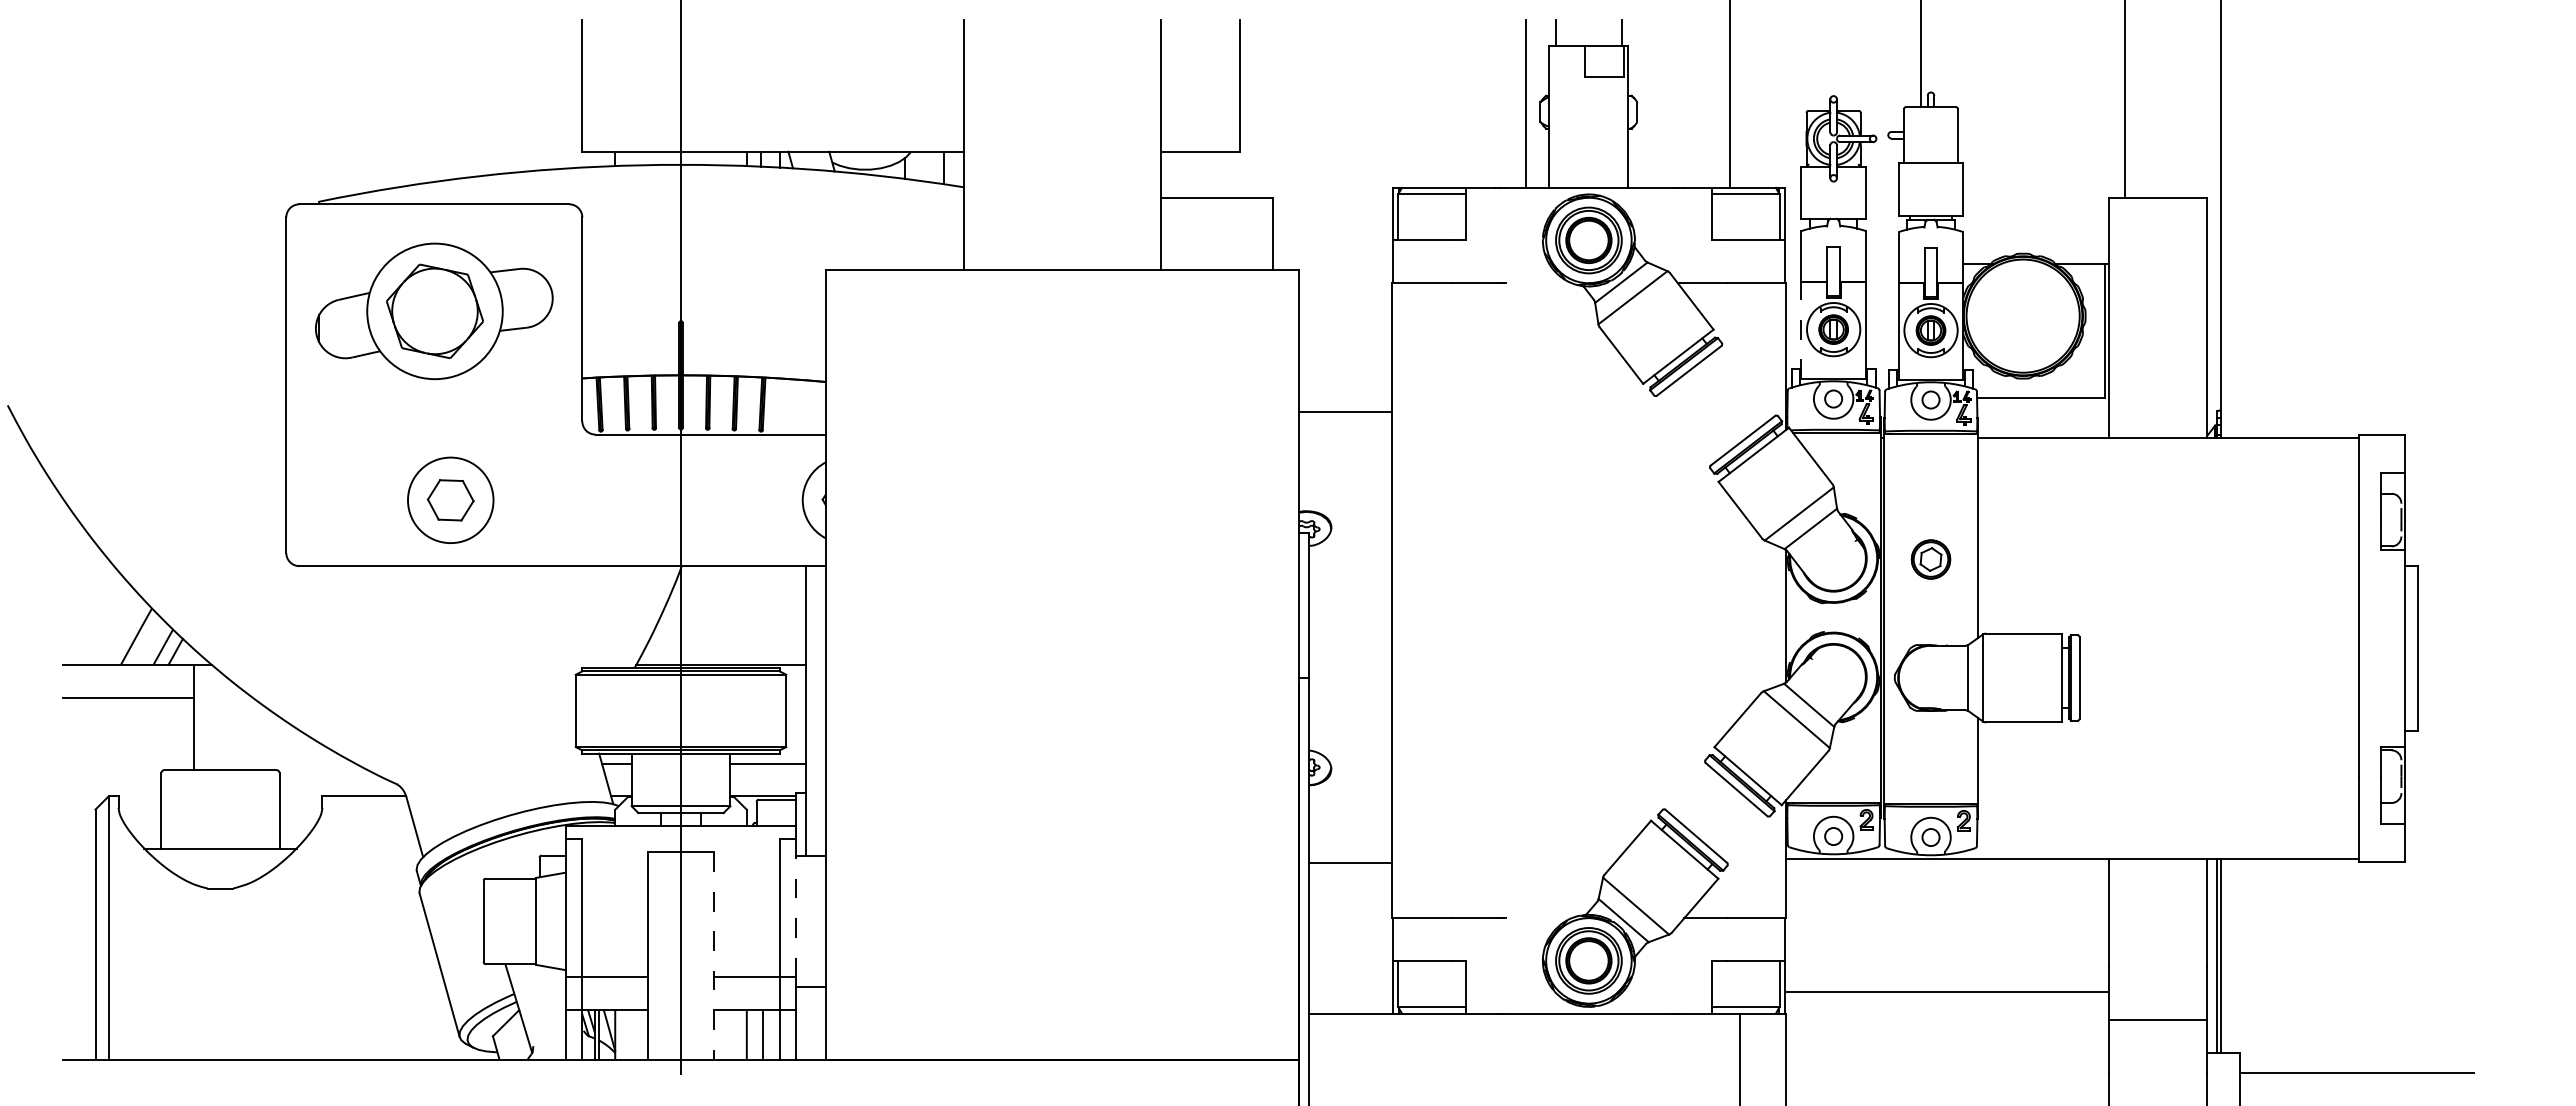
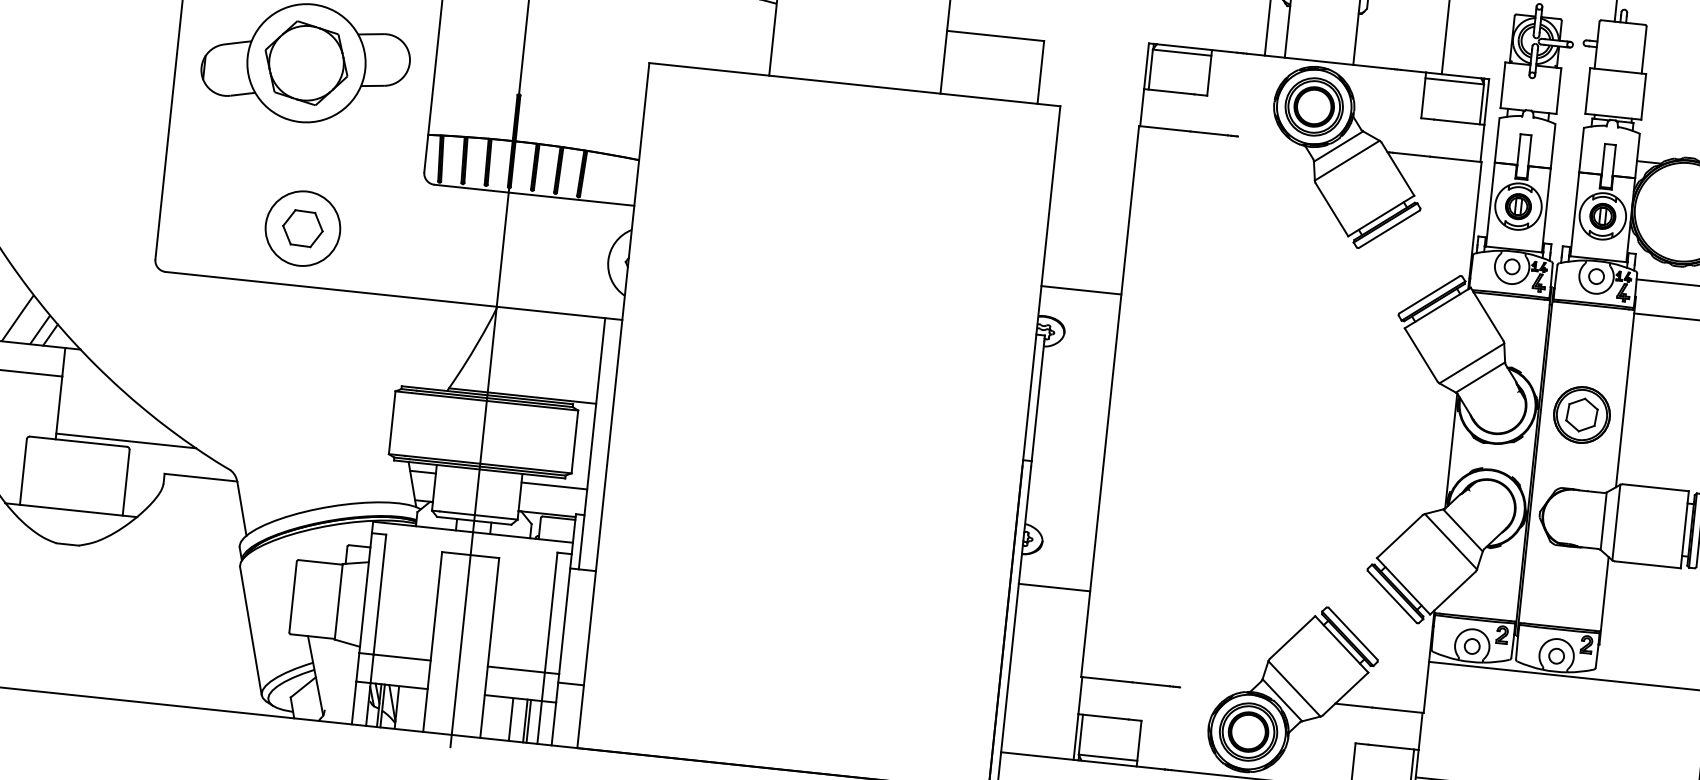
line: (1801, 330) -> (1490, 204), dashed -> solid
line: (1345, 412) -> (1081, 290), moved
part: (1930, 559) -> (1581, 414), size x1.67
line: (274, 763) -> (126, 440), added
line: (1350, 863) -> (1054, 587), moved
line: (796, 907) -> (565, 613), dashed -> solid
line: (713, 955) -> (489, 647), dashed -> solid
line: (767, 1034) -> (529, 721), added

